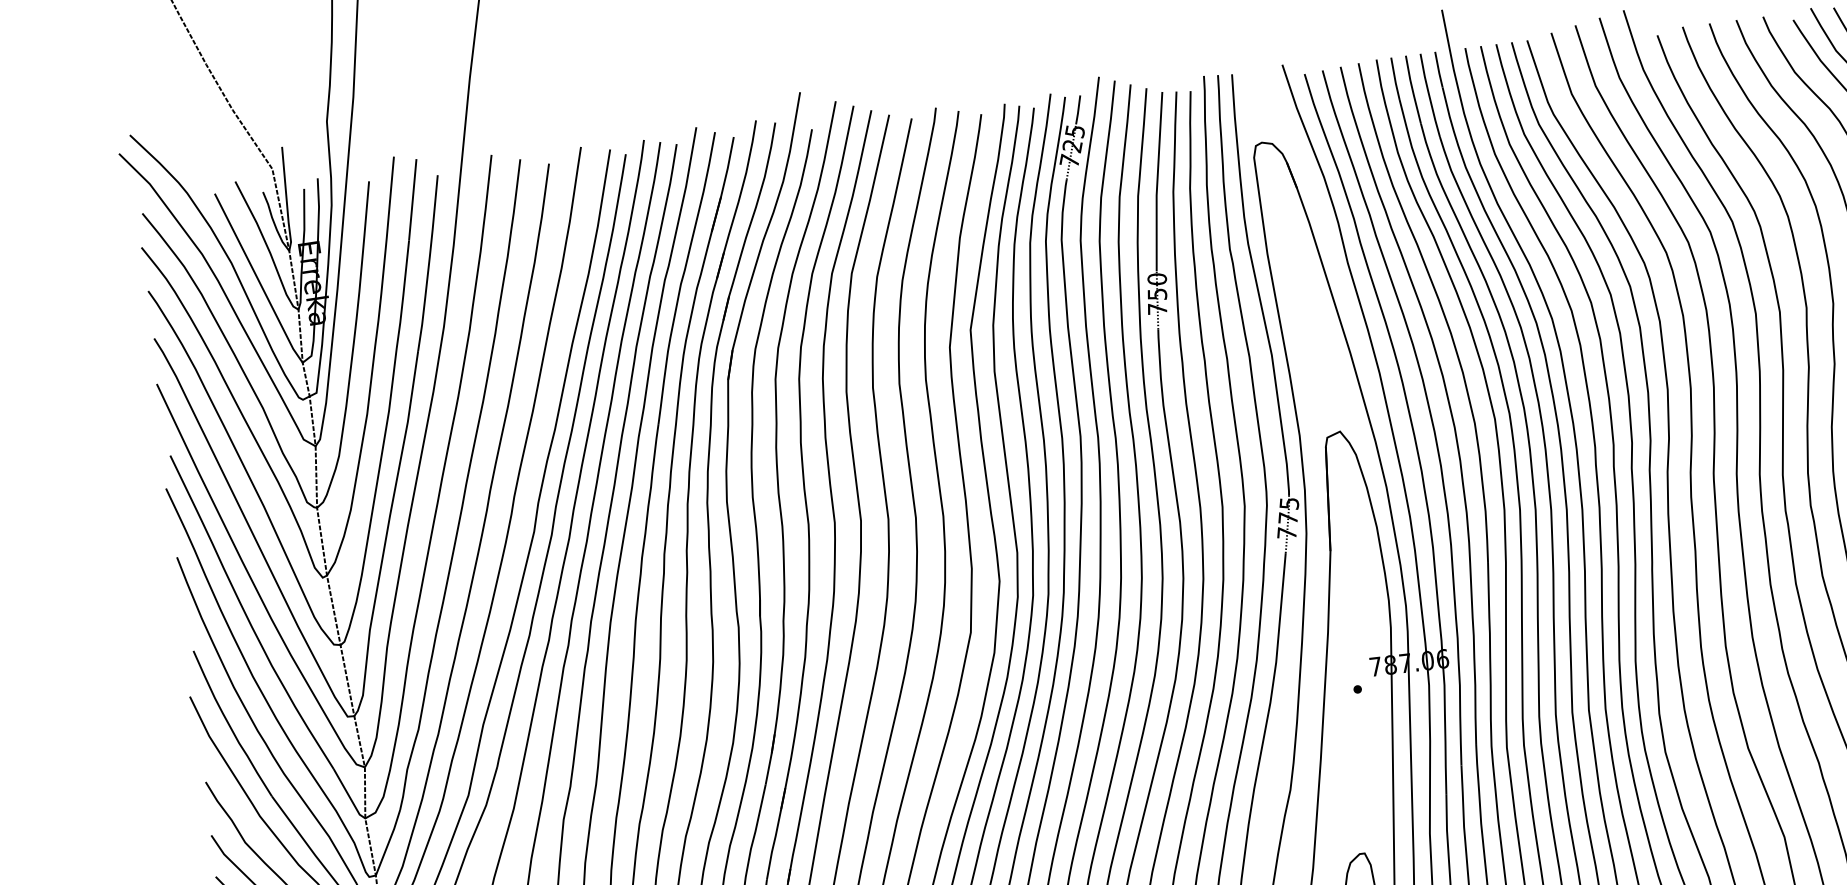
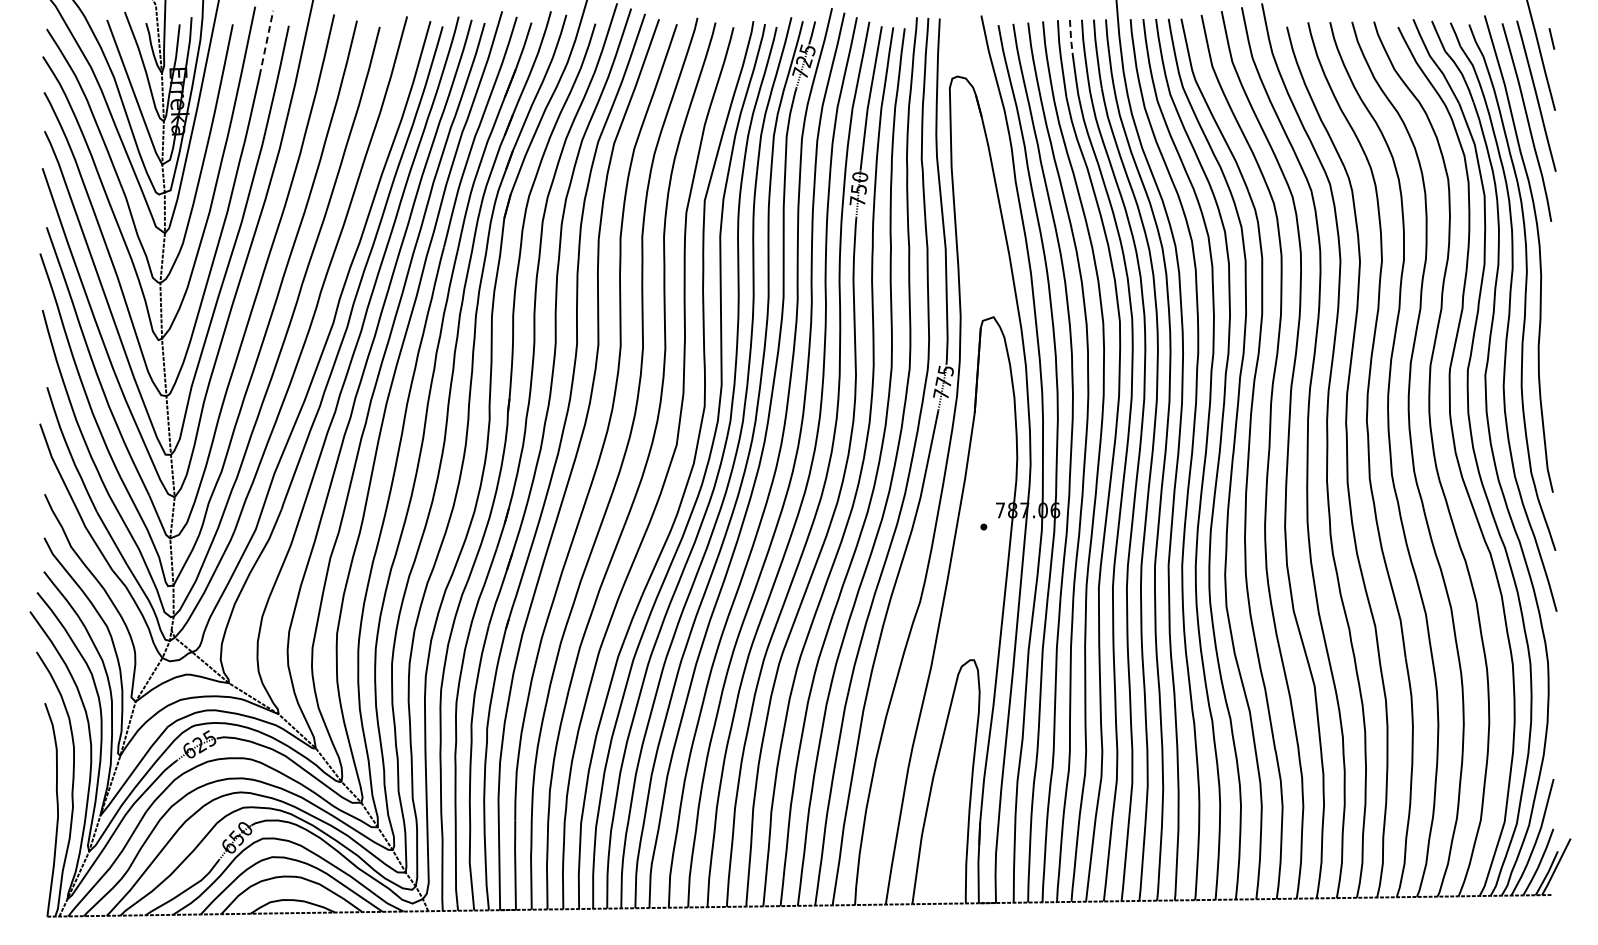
line: (1395, 80) -> (1071, 38), solid -> dashed
line: (412, 198) -> (266, 42), solid -> dashed

